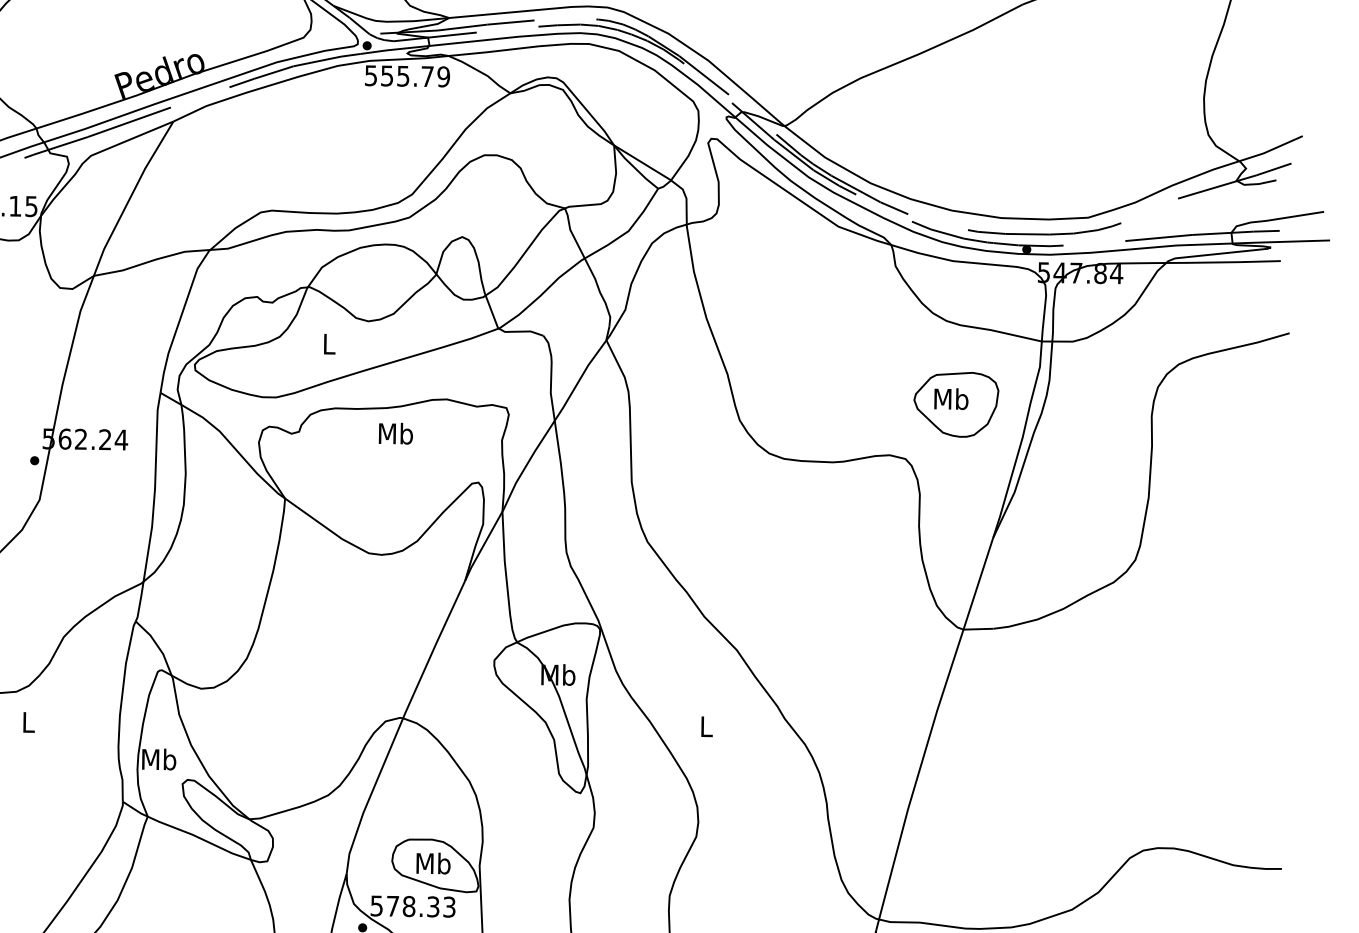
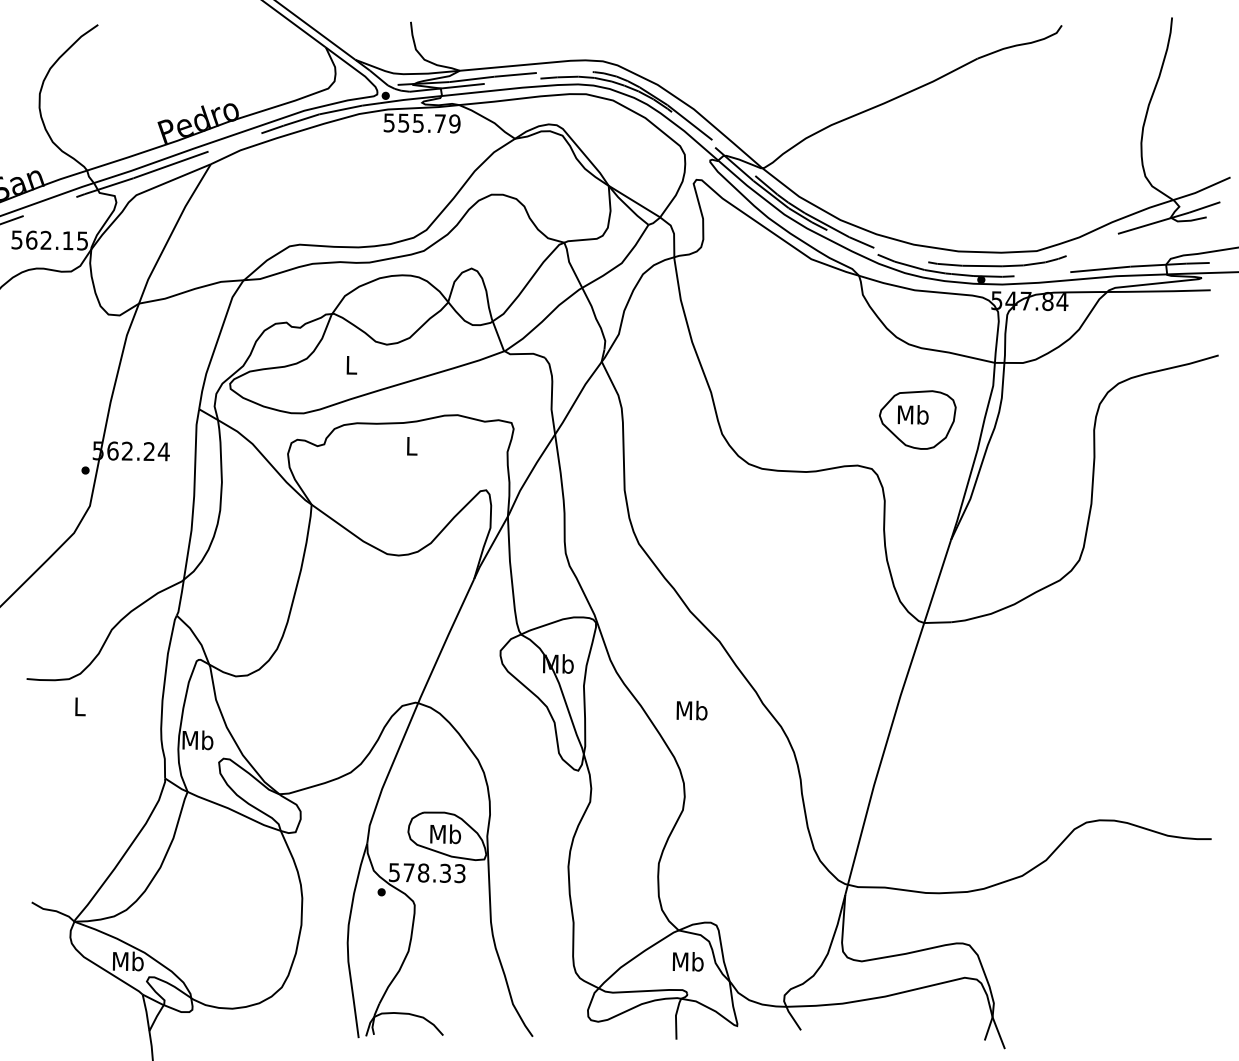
text: (395, 433) -> (411, 445), Mb -> L
text: (705, 726) -> (691, 710), L -> Mb

